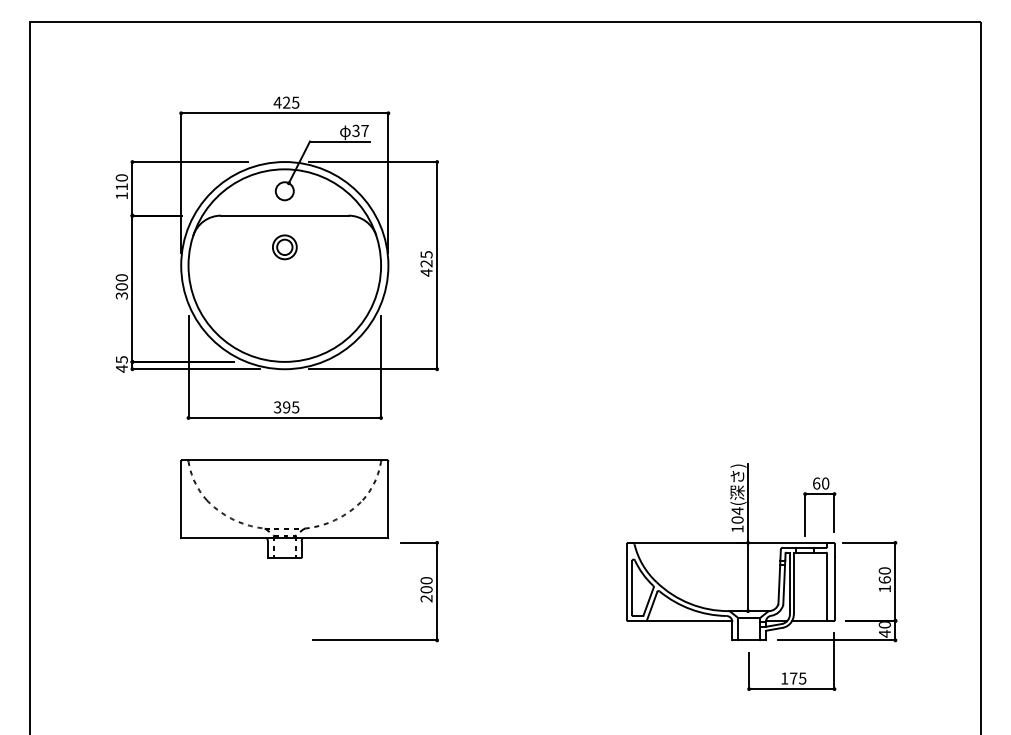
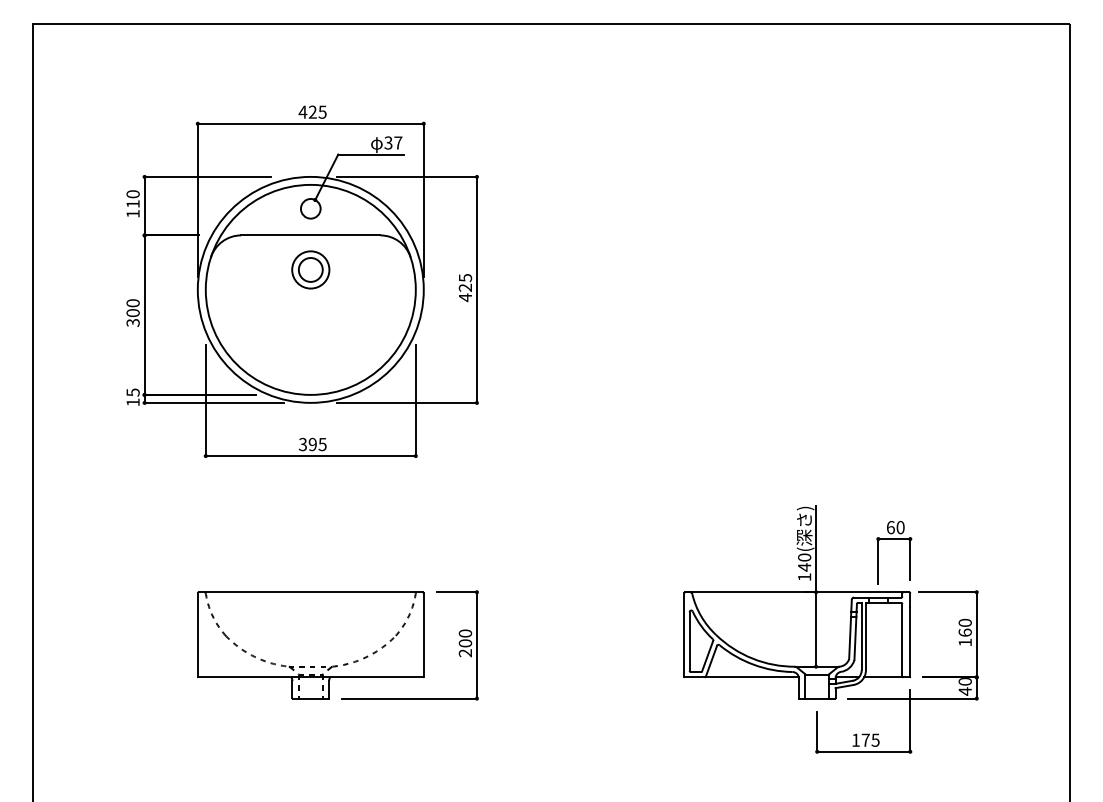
part: (284, 246) -> (310, 269), size x1.43
text: (121, 368) -> (132, 402), 45 -> 15
part: (284, 509) -> (310, 645), moved
text: (737, 515) -> (804, 562), 104( -> 140(

